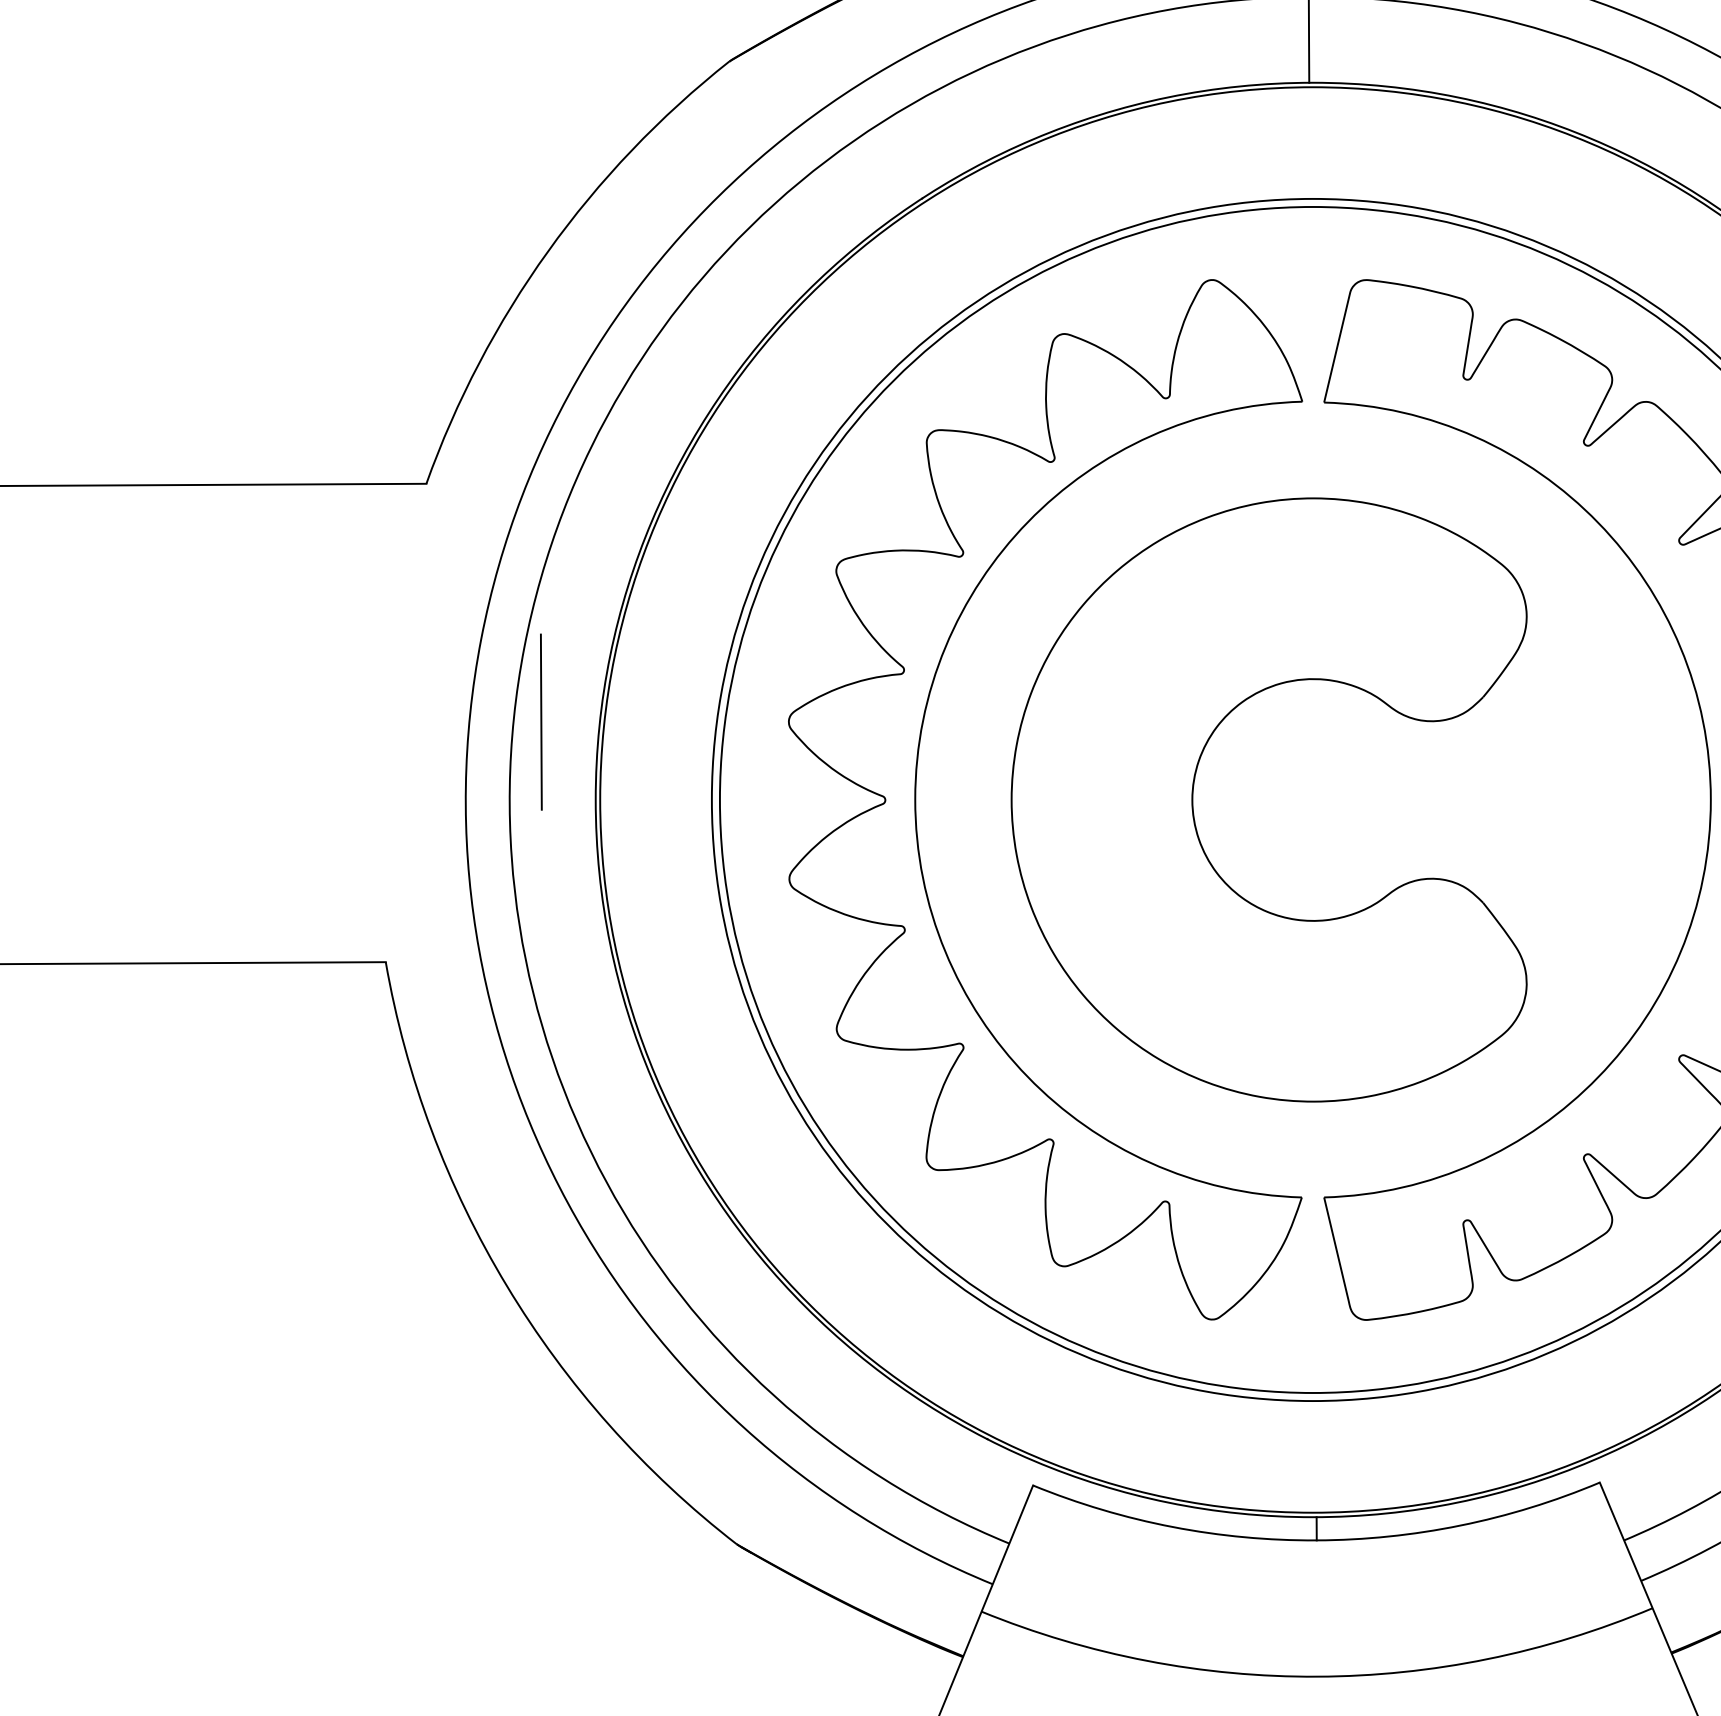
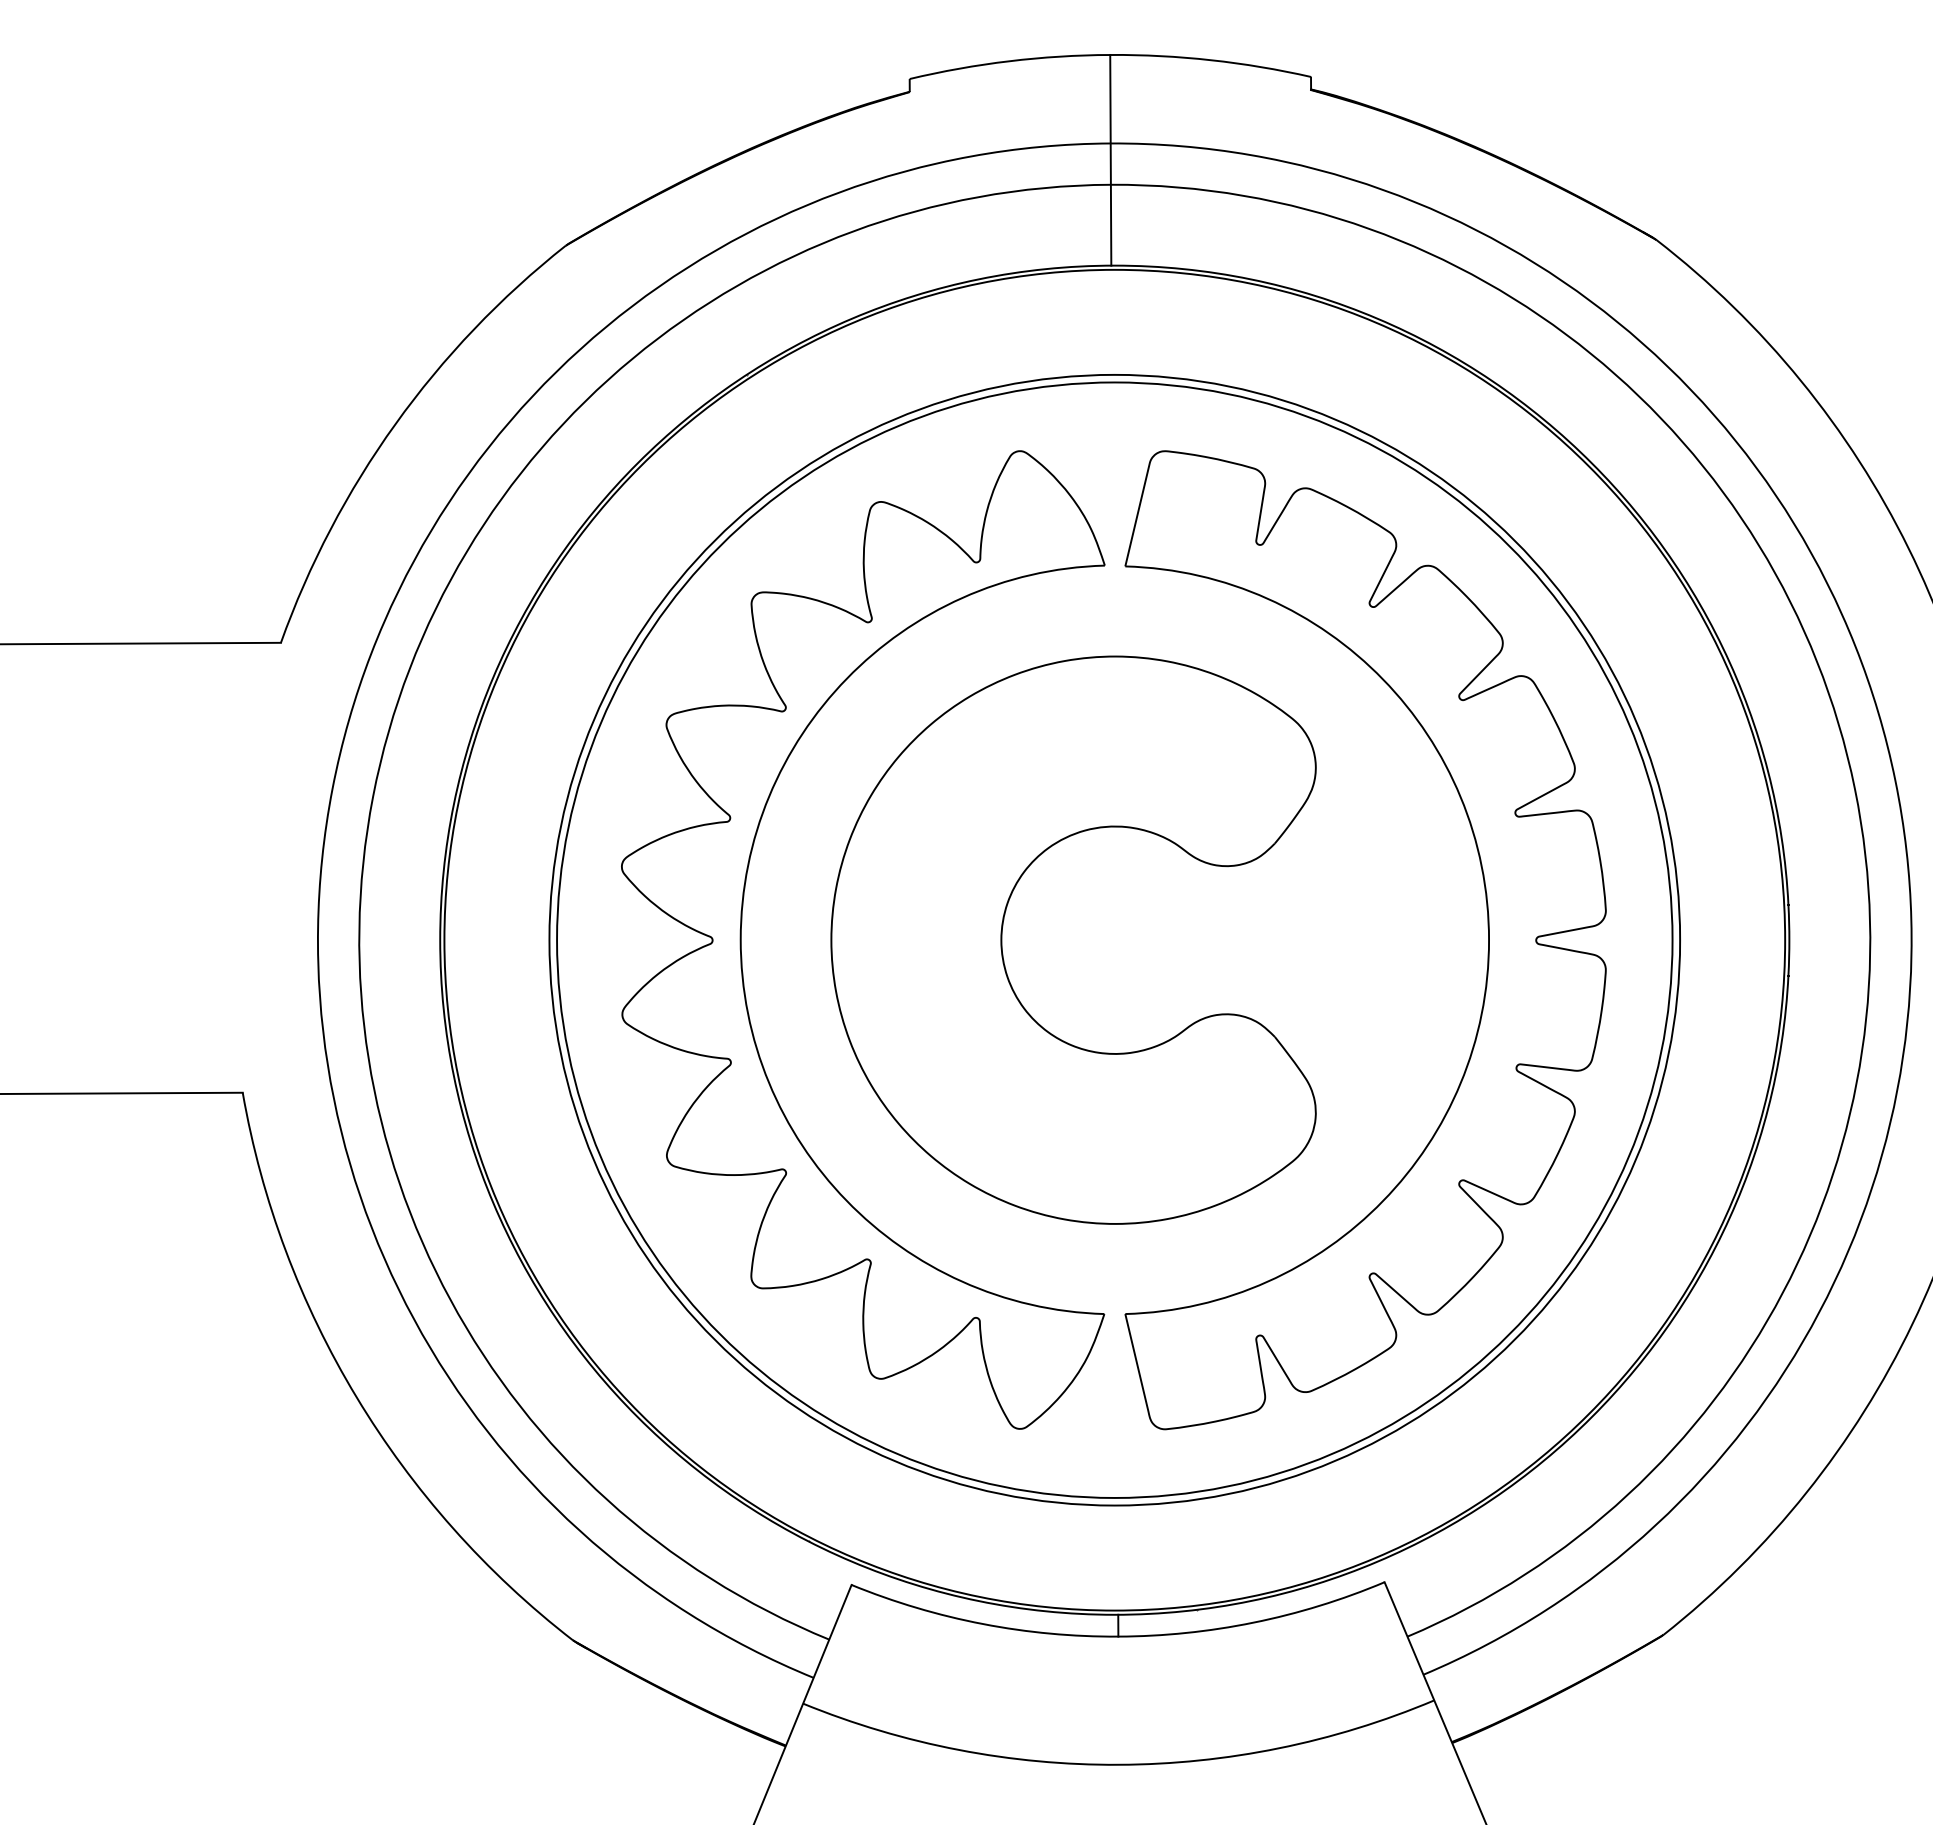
line: (540, 721) -> (388, 866), removed

